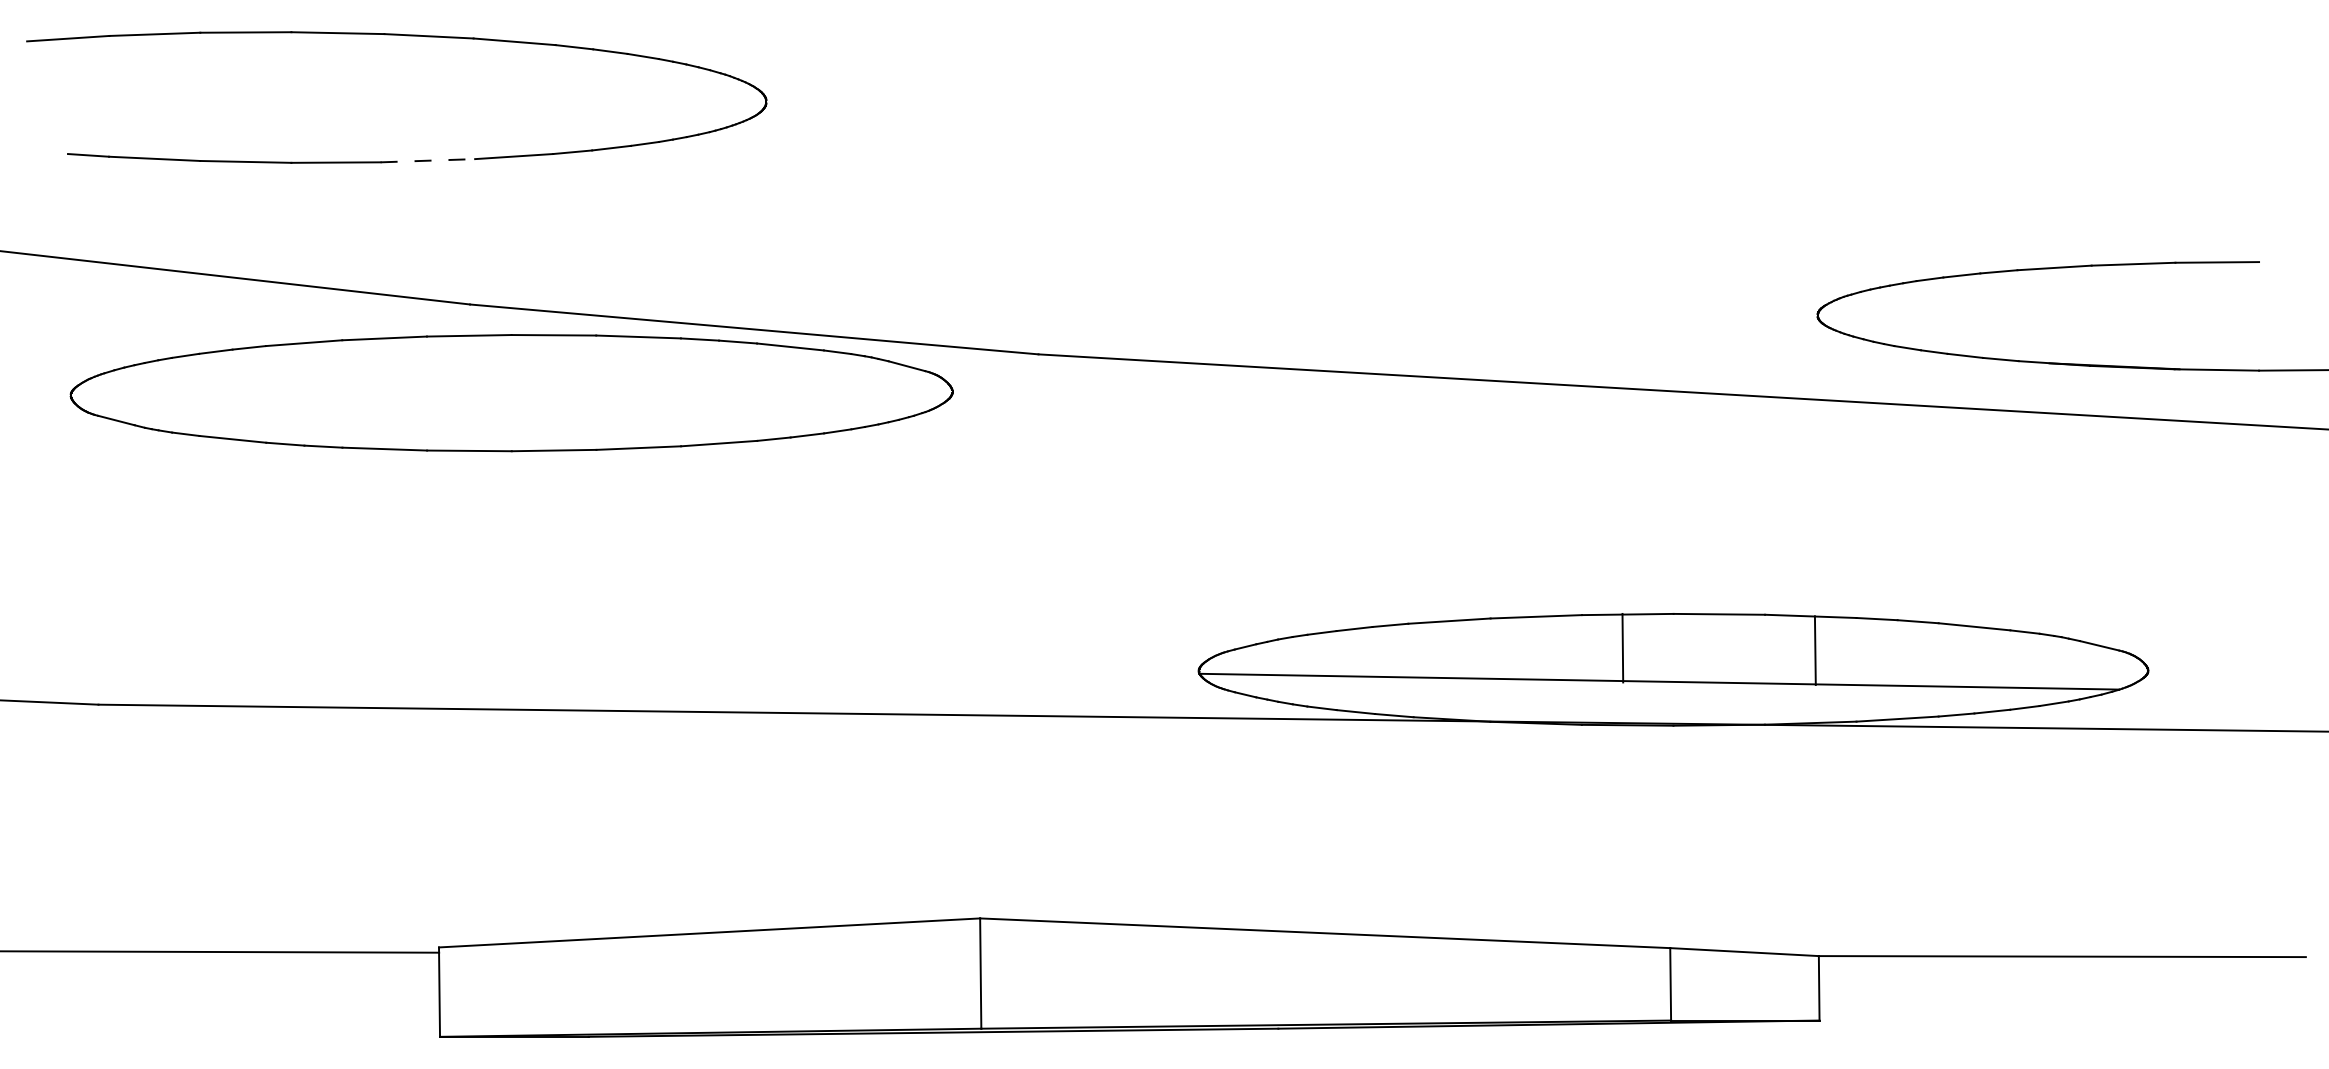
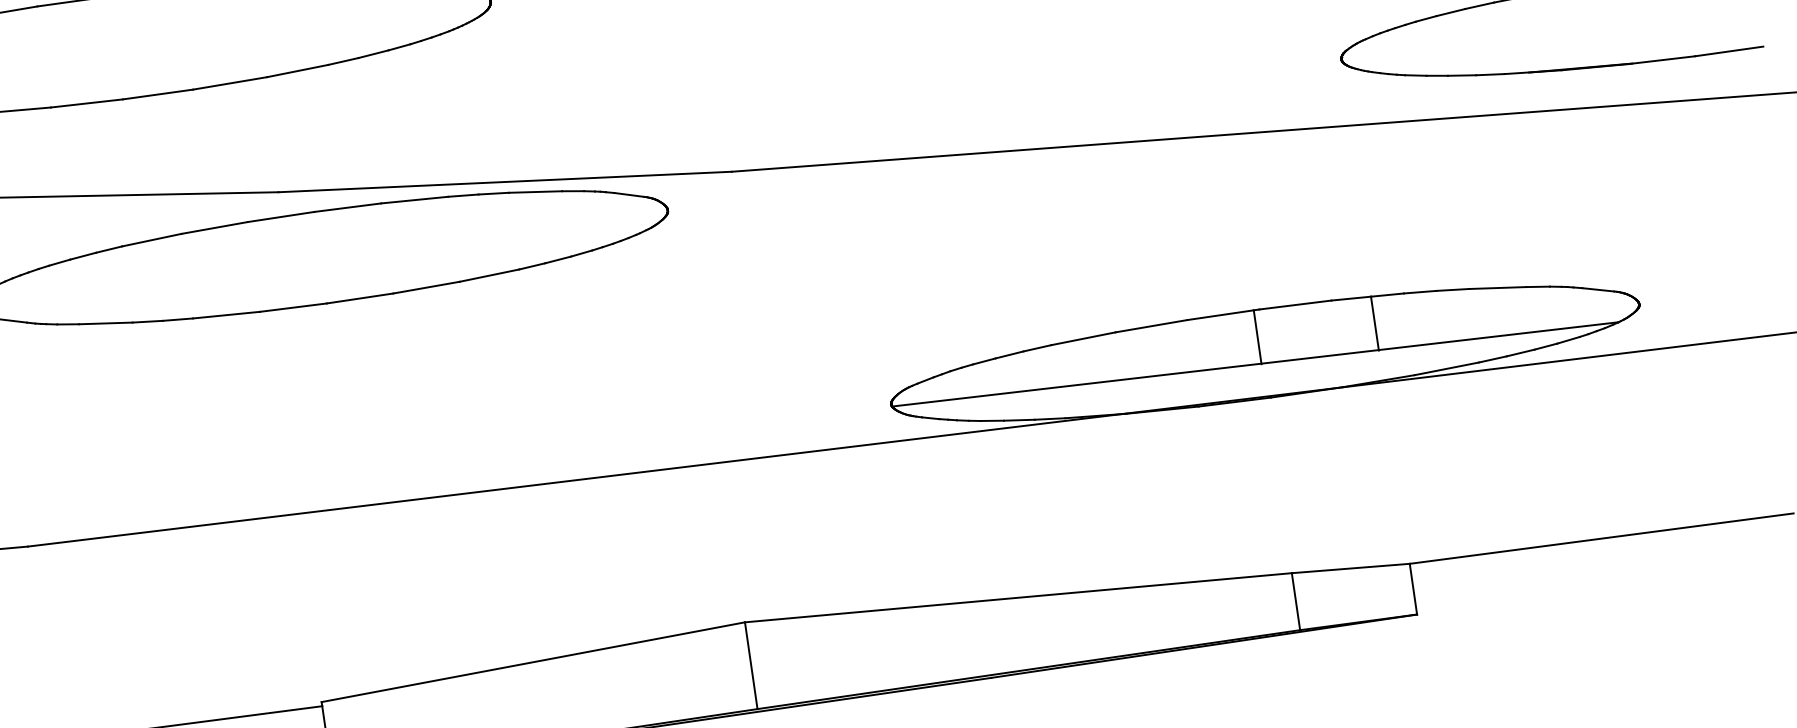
line: (428, 160) -> (230, 83), dashed -> solid
line: (1622, 647) -> (1257, 336), moved

